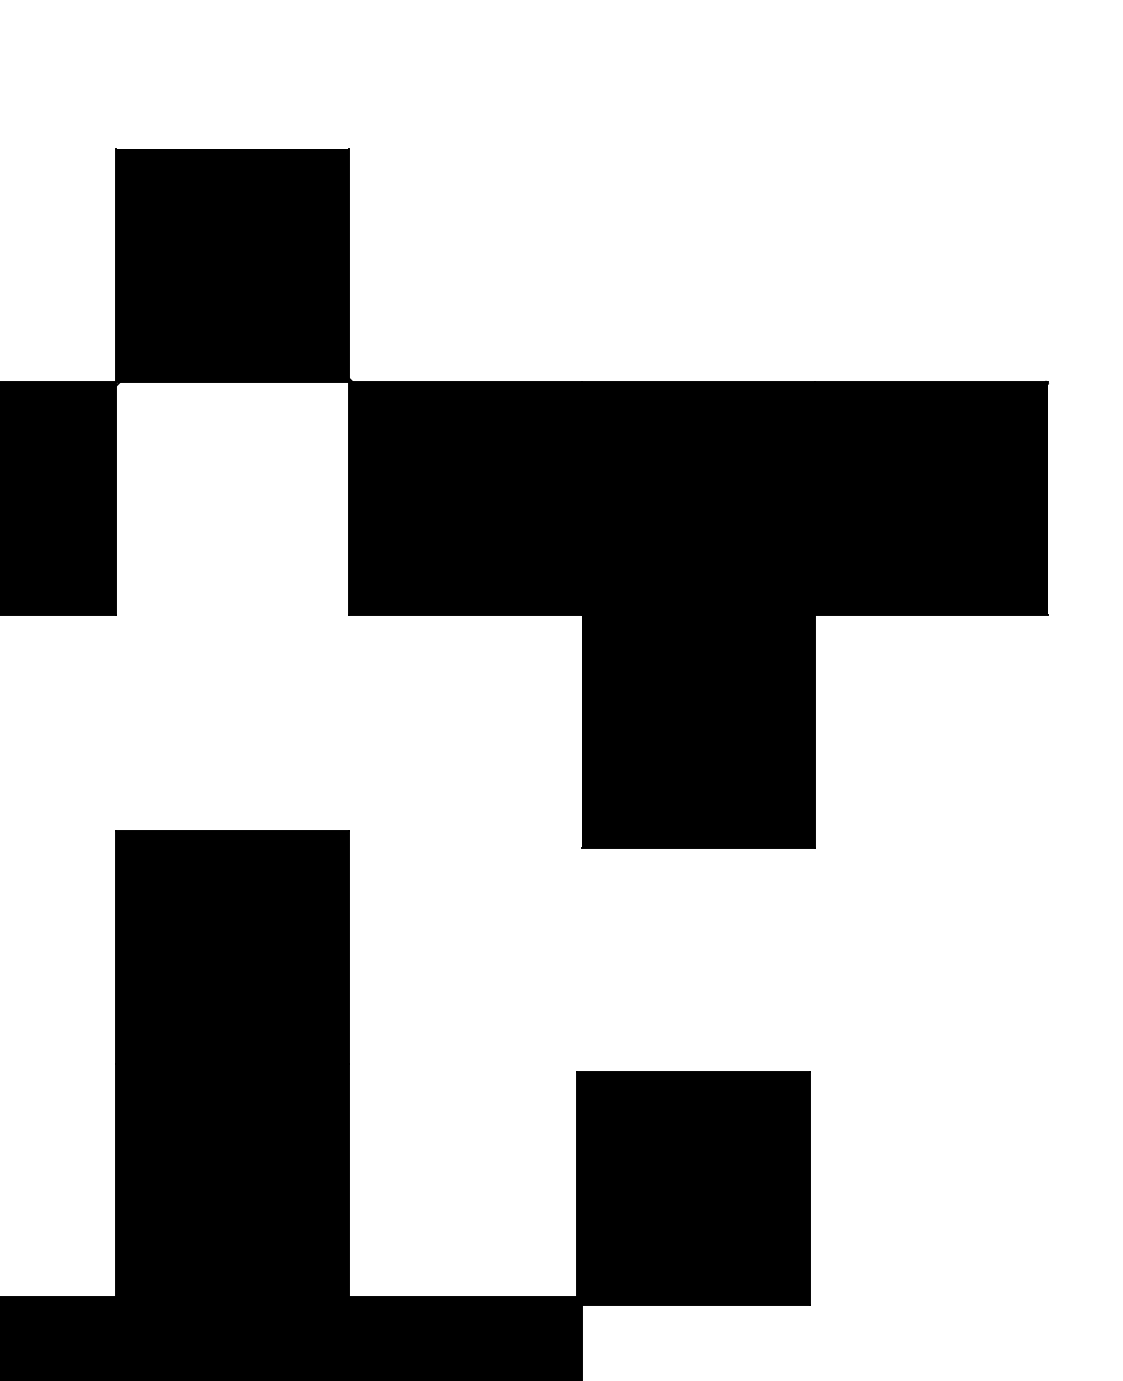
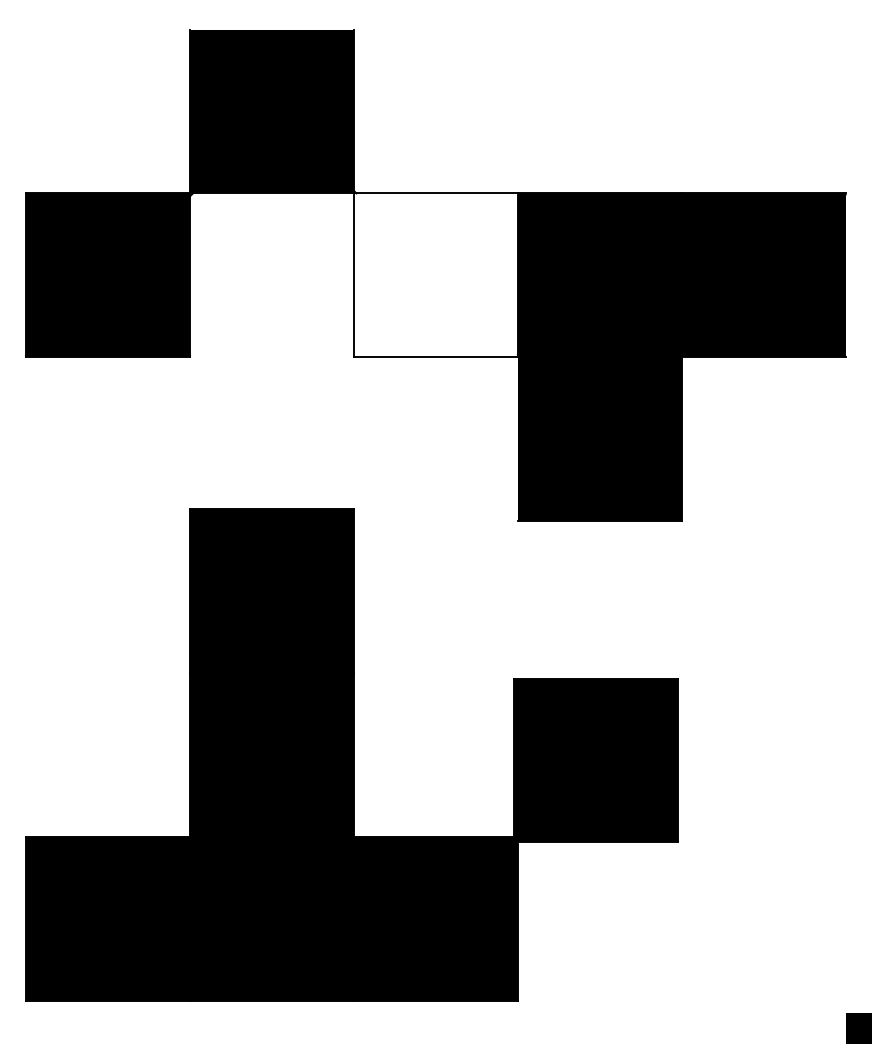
fill: (464, 498) -> (435, 275), removed

